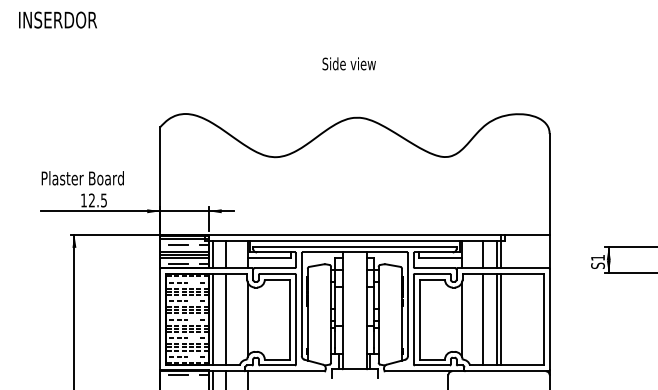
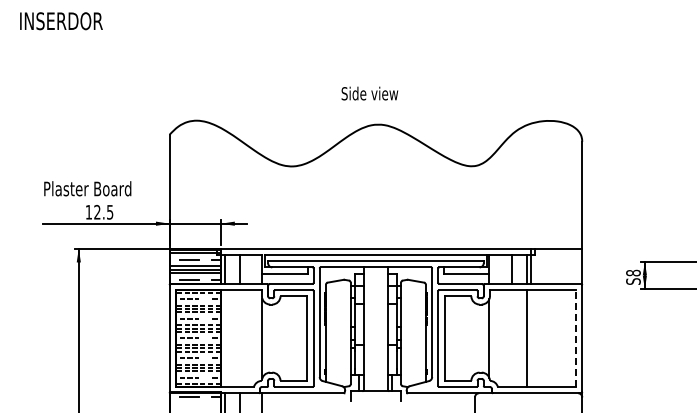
text: (348, 63) -> (369, 93), moved
text: (598, 257) -> (633, 272), S1 -> S8
line: (212, 319) -> (225, 338), removed
line: (226, 319) -> (239, 338), removed
line: (483, 319) -> (512, 338), removed
line: (500, 319) -> (530, 338), removed
line: (544, 319) -> (576, 338), solid -> dashed

